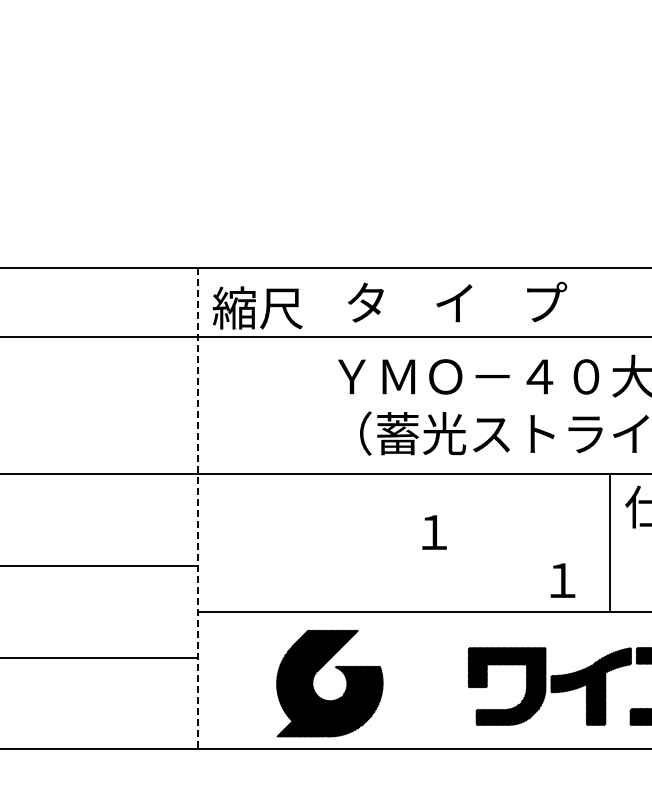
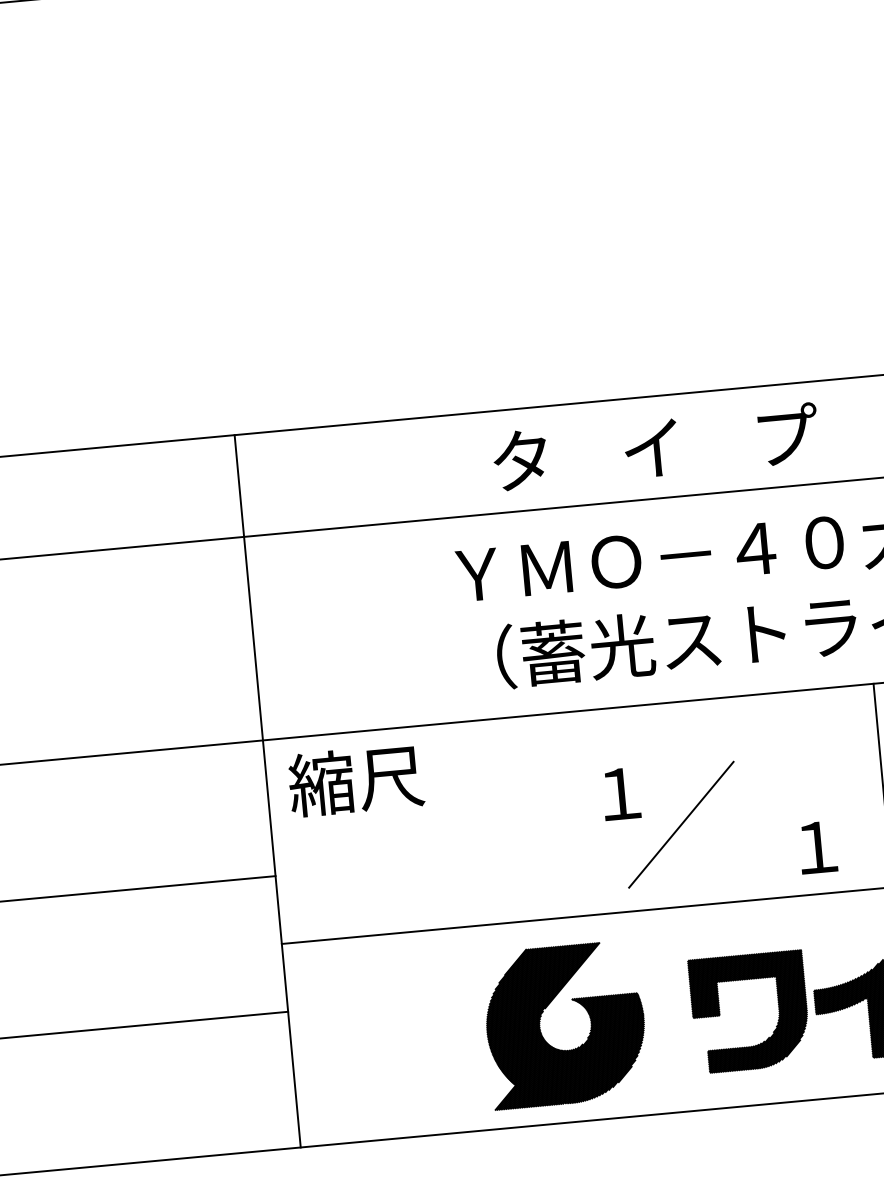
text: (457, 301) -> (656, 445), moved
text: (257, 307) -> (355, 779), moved
line: (197, 508) -> (267, 791), dashed -> solid
line: (472, 556) -> (680, 824), added
part: (314, 678) -> (542, 1019), moved

